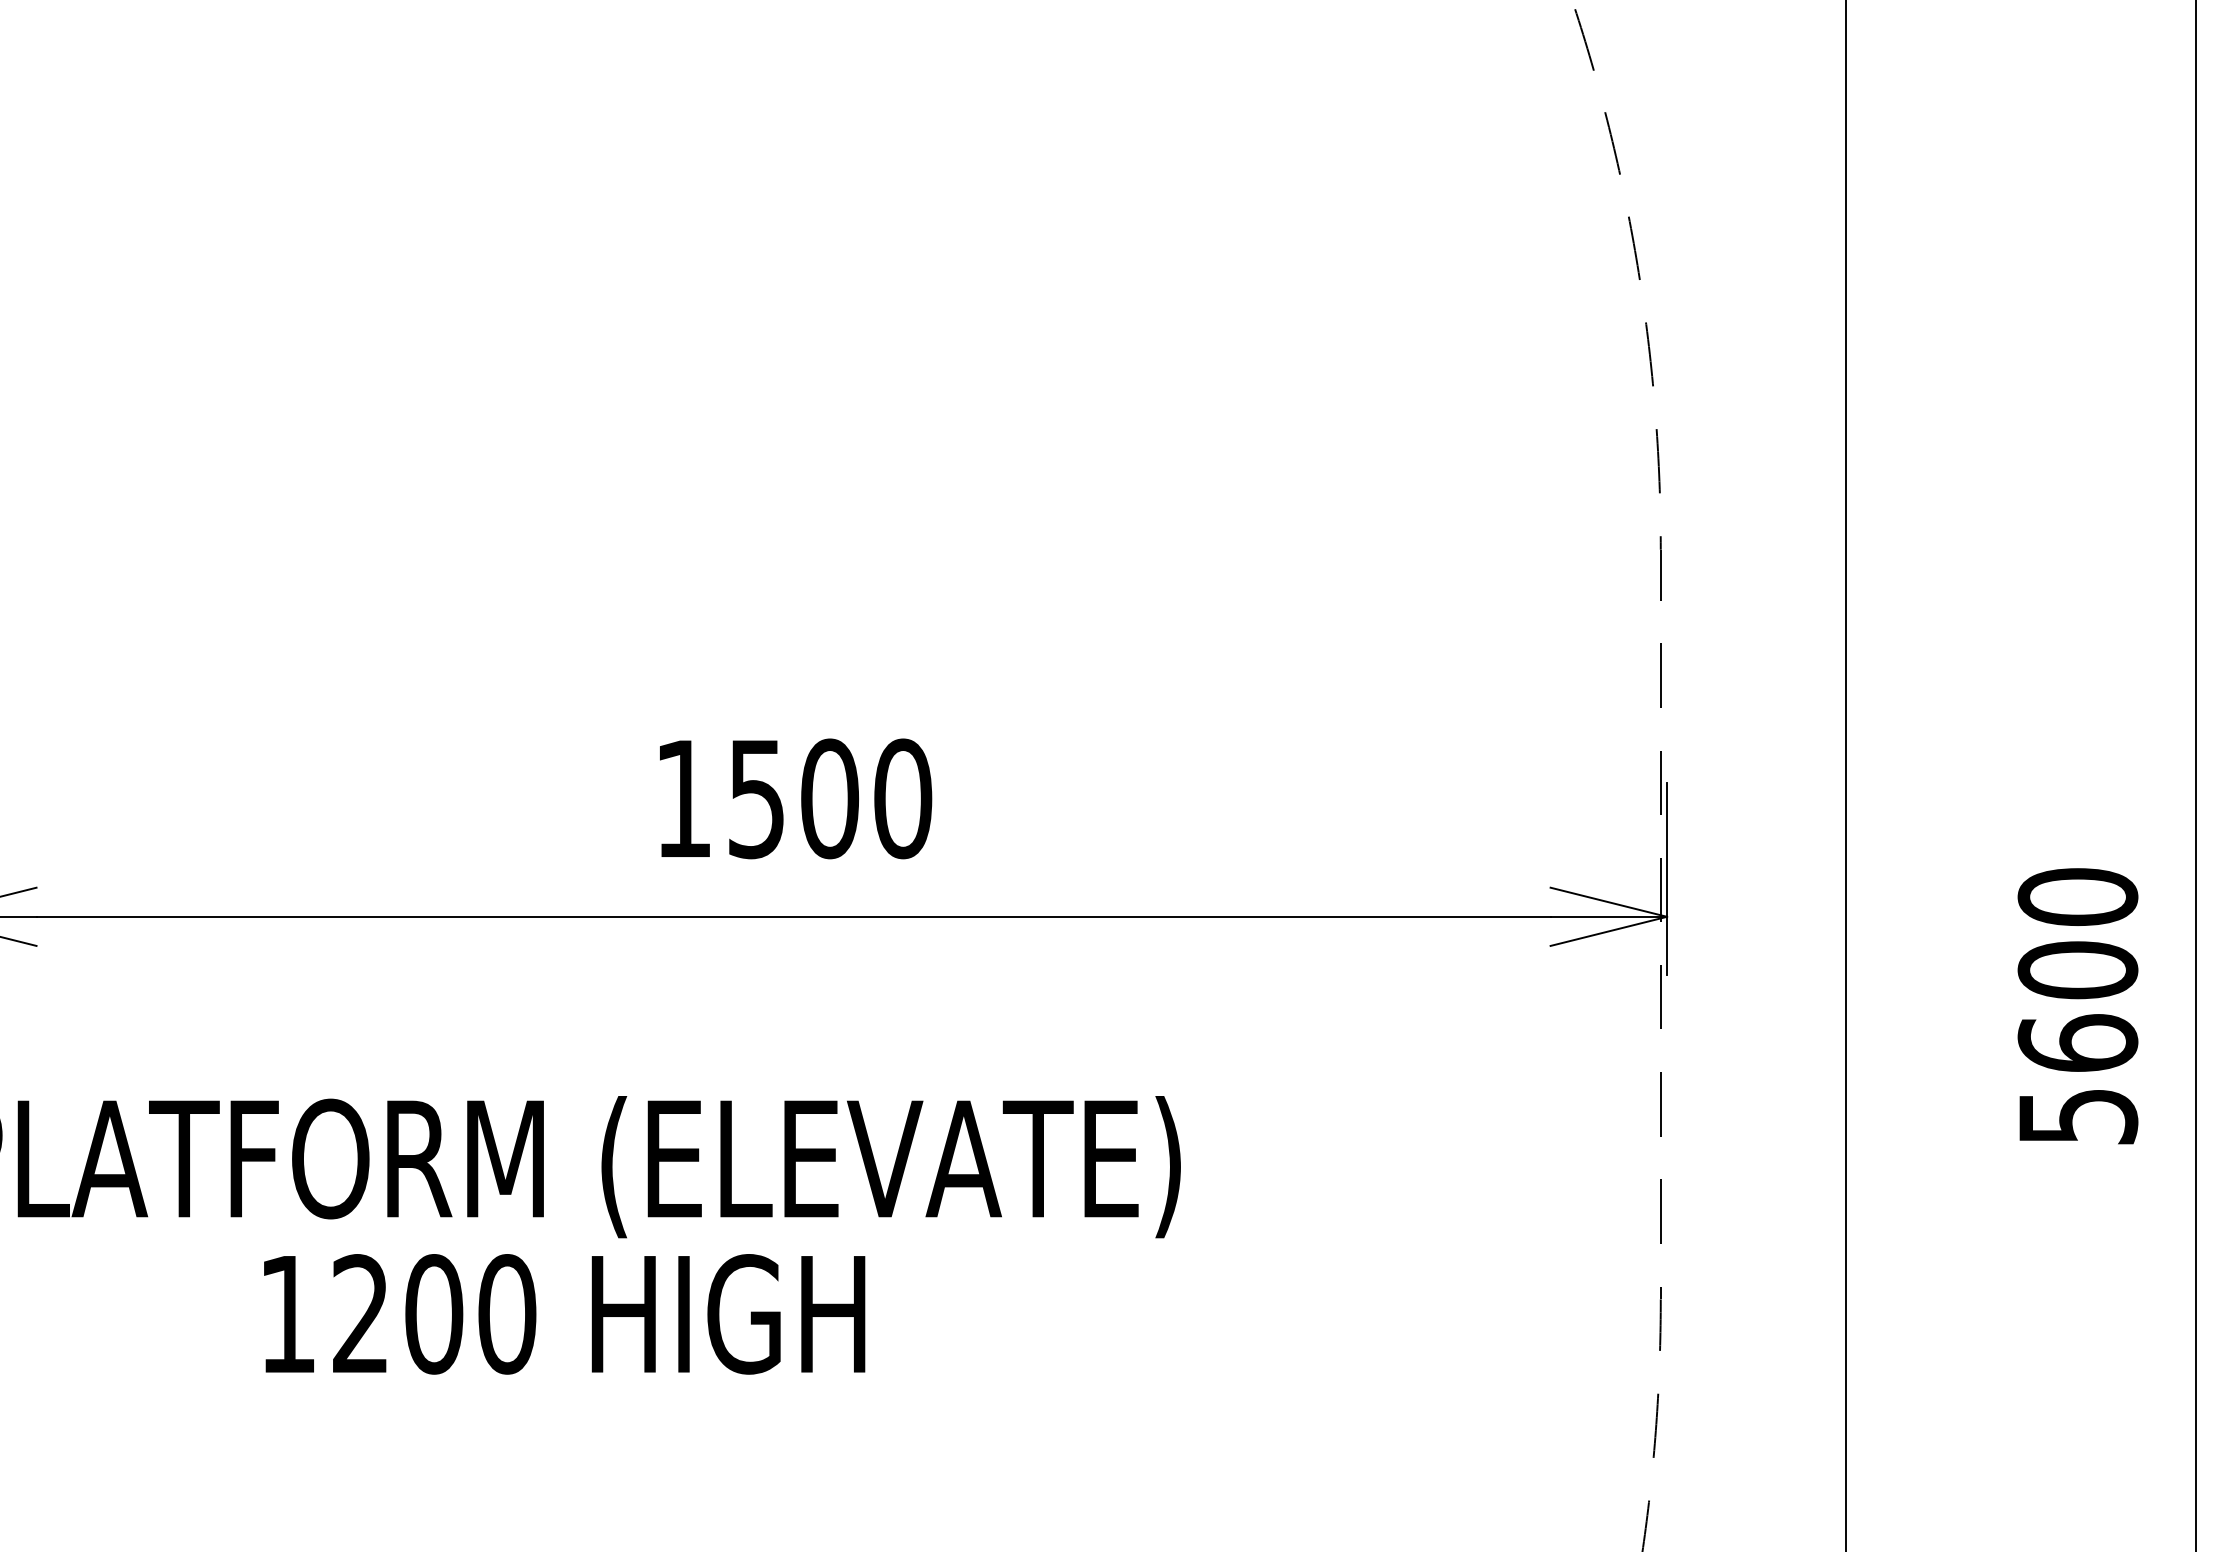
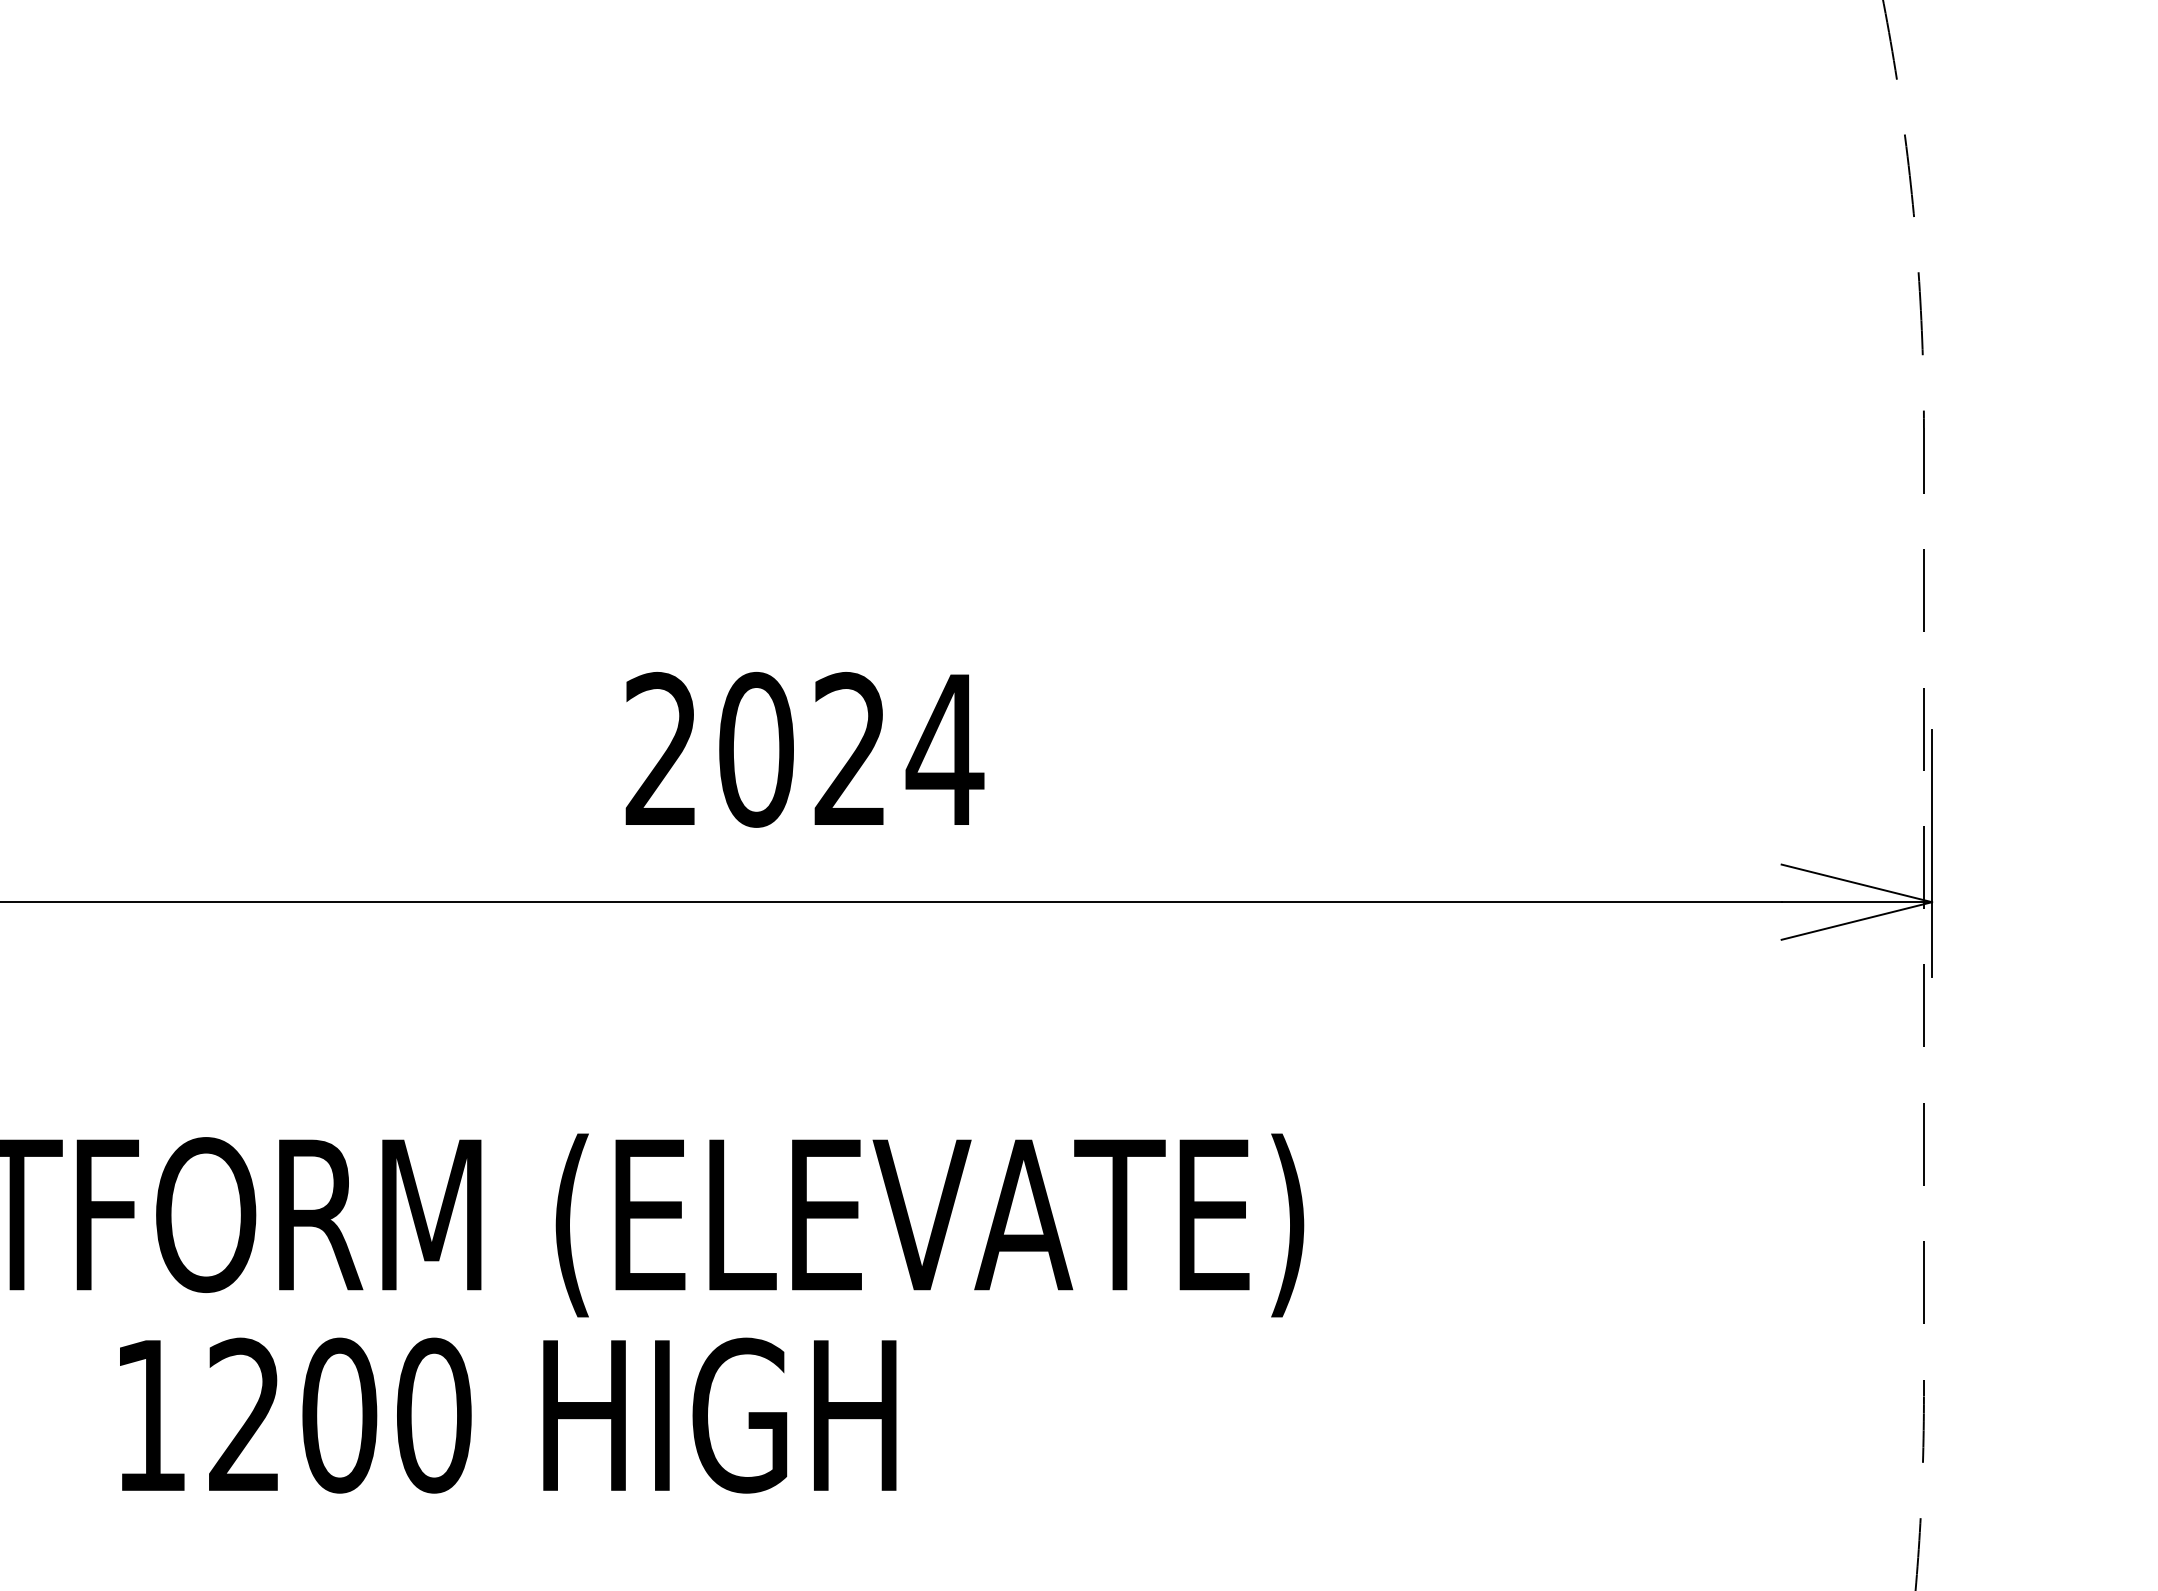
text: (794, 798) -> (805, 749), 1500 -> 2024

